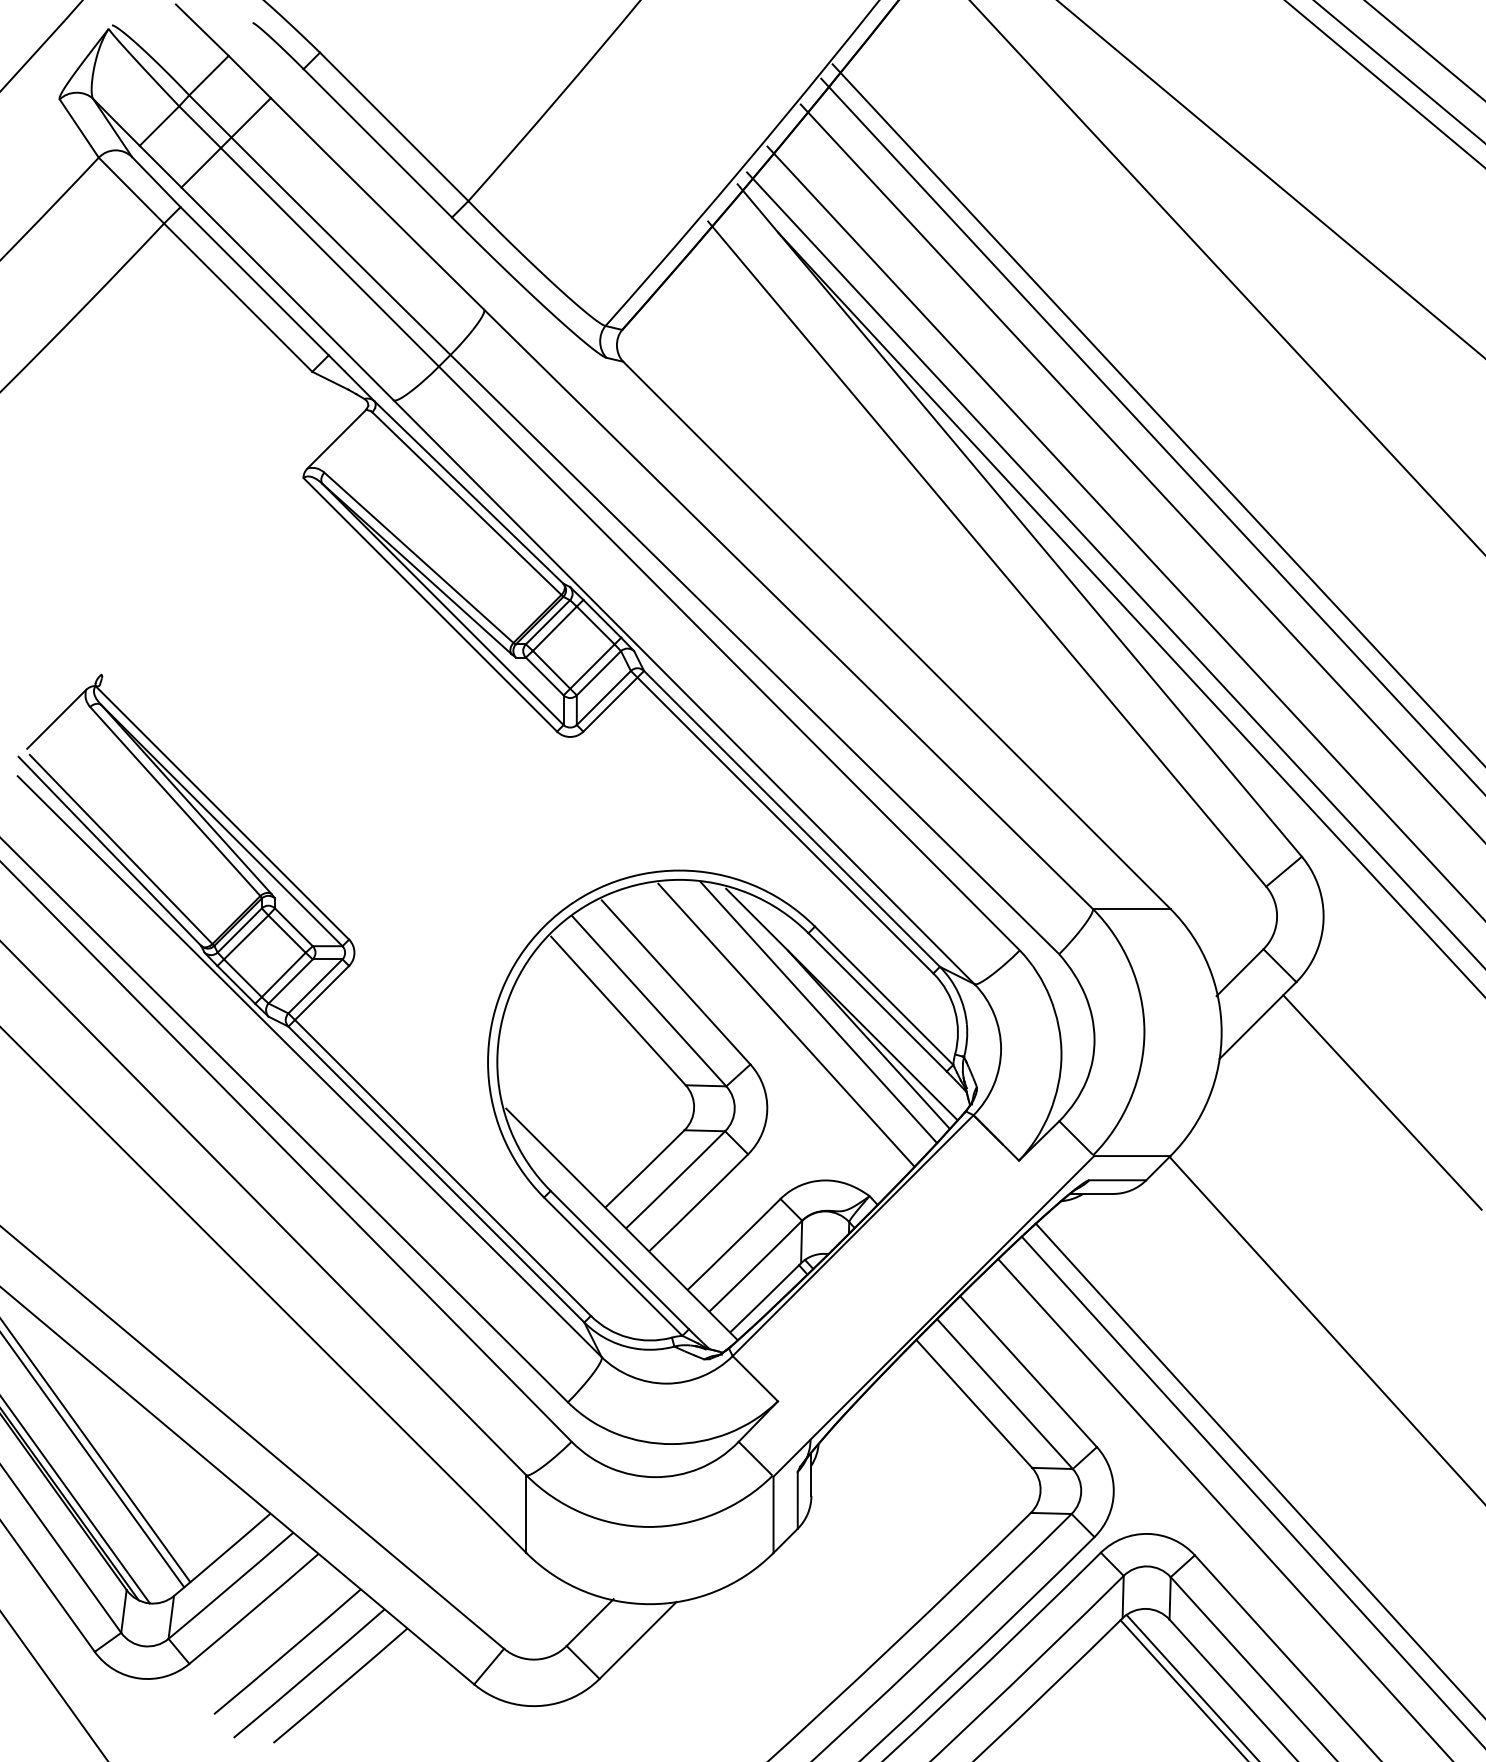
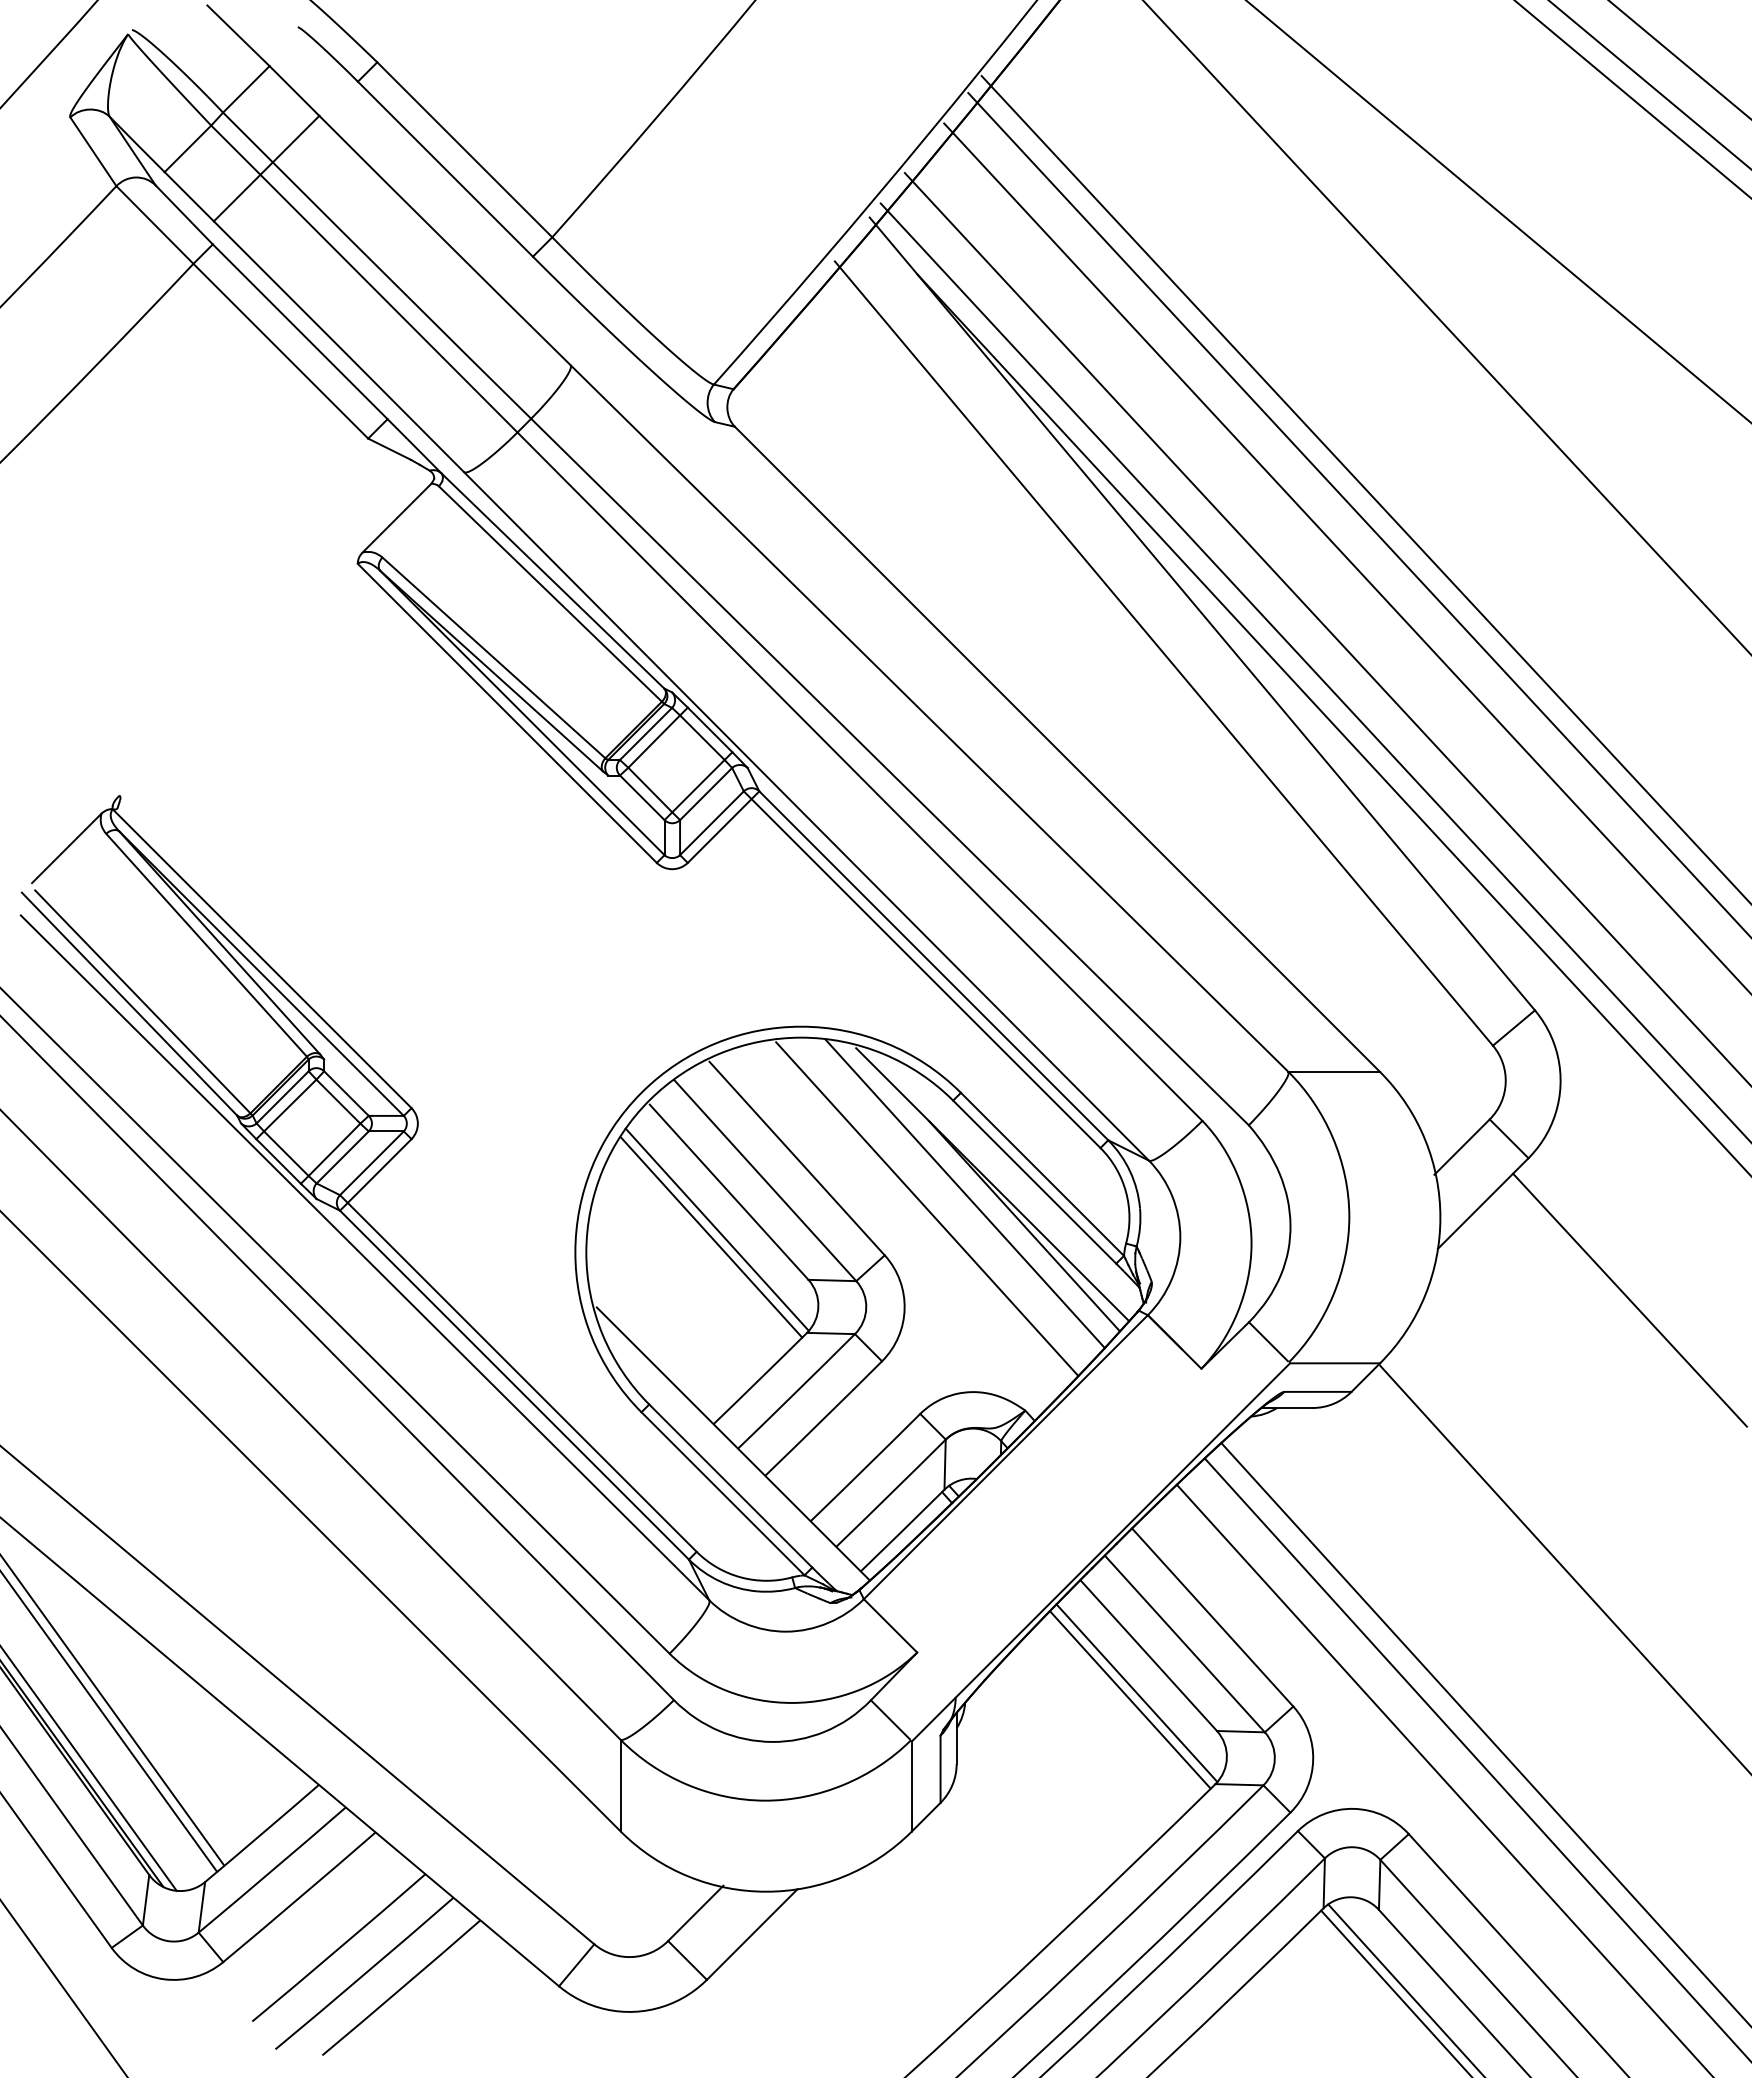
line: (607, 1042) -> (716, 1229), added
line: (603, 1049) -> (711, 1237), added
line: (963, 1436) -> (1136, 1693), added
line: (957, 1441) -> (1129, 1699), added

